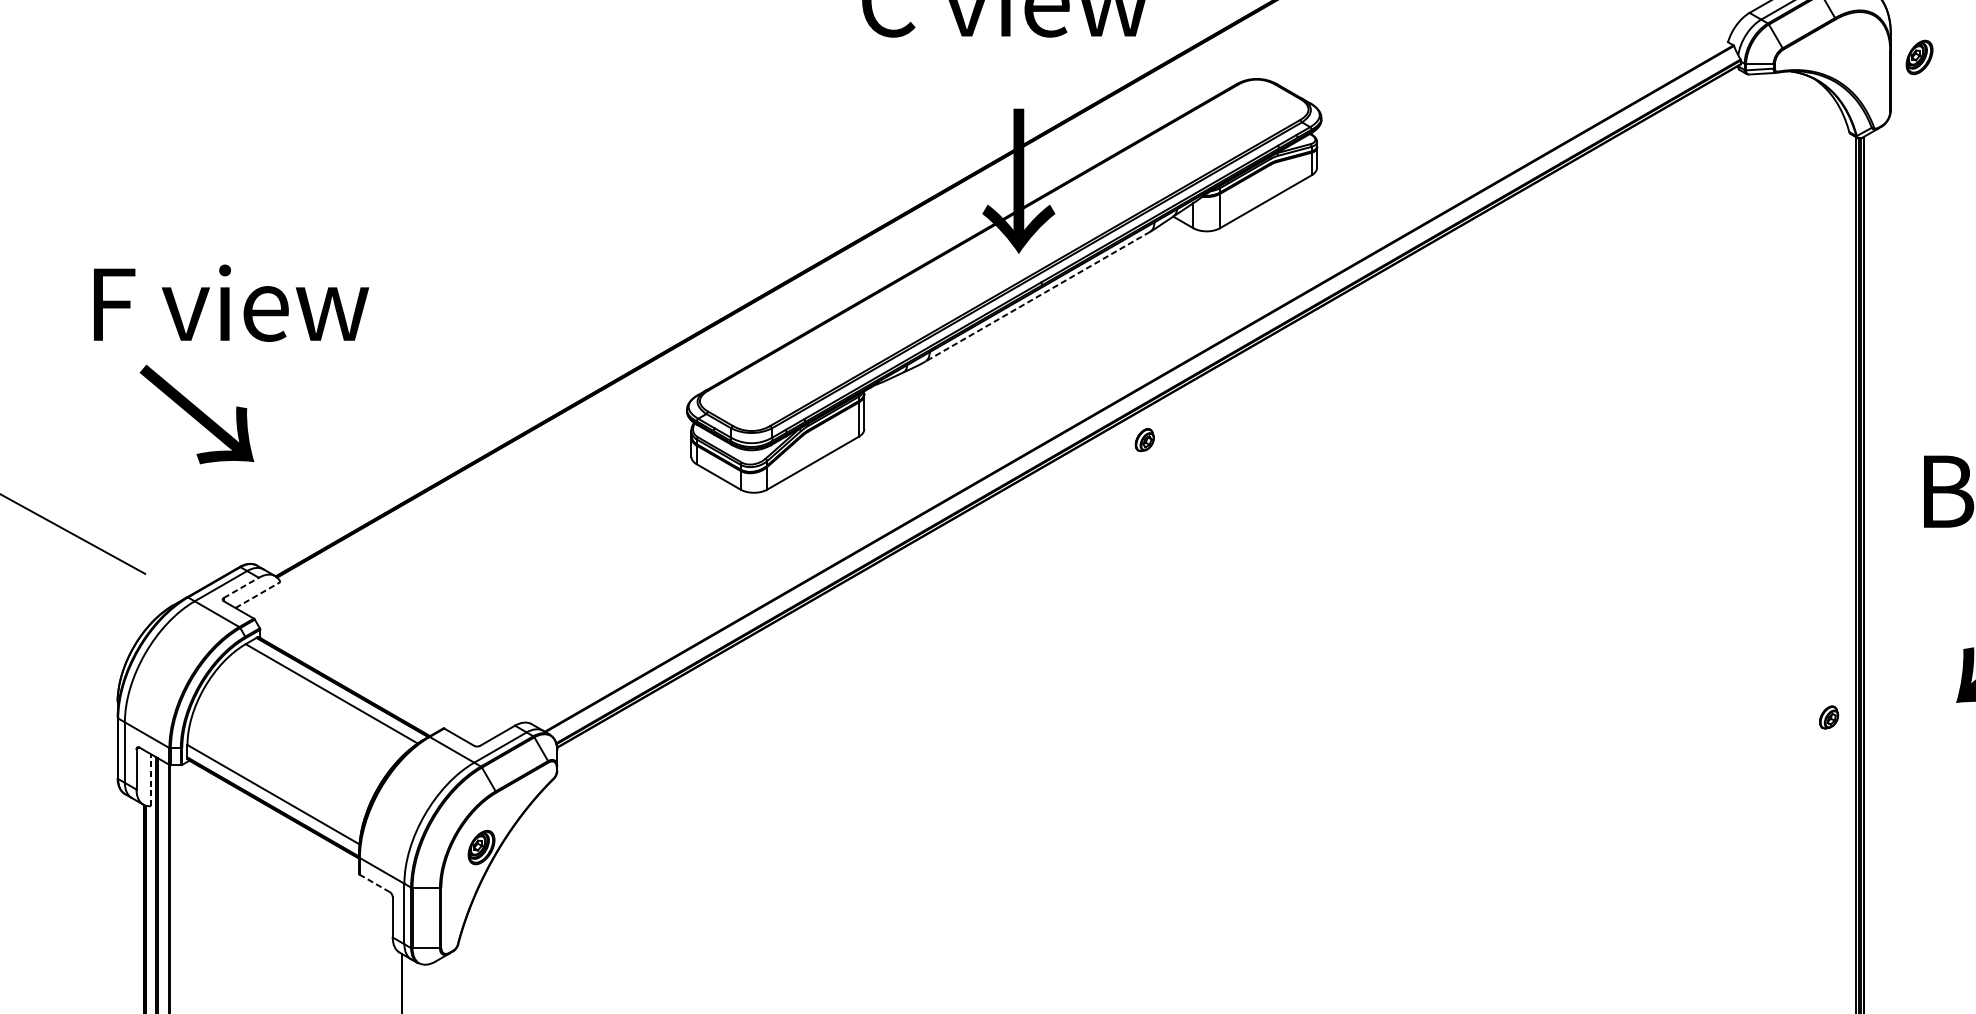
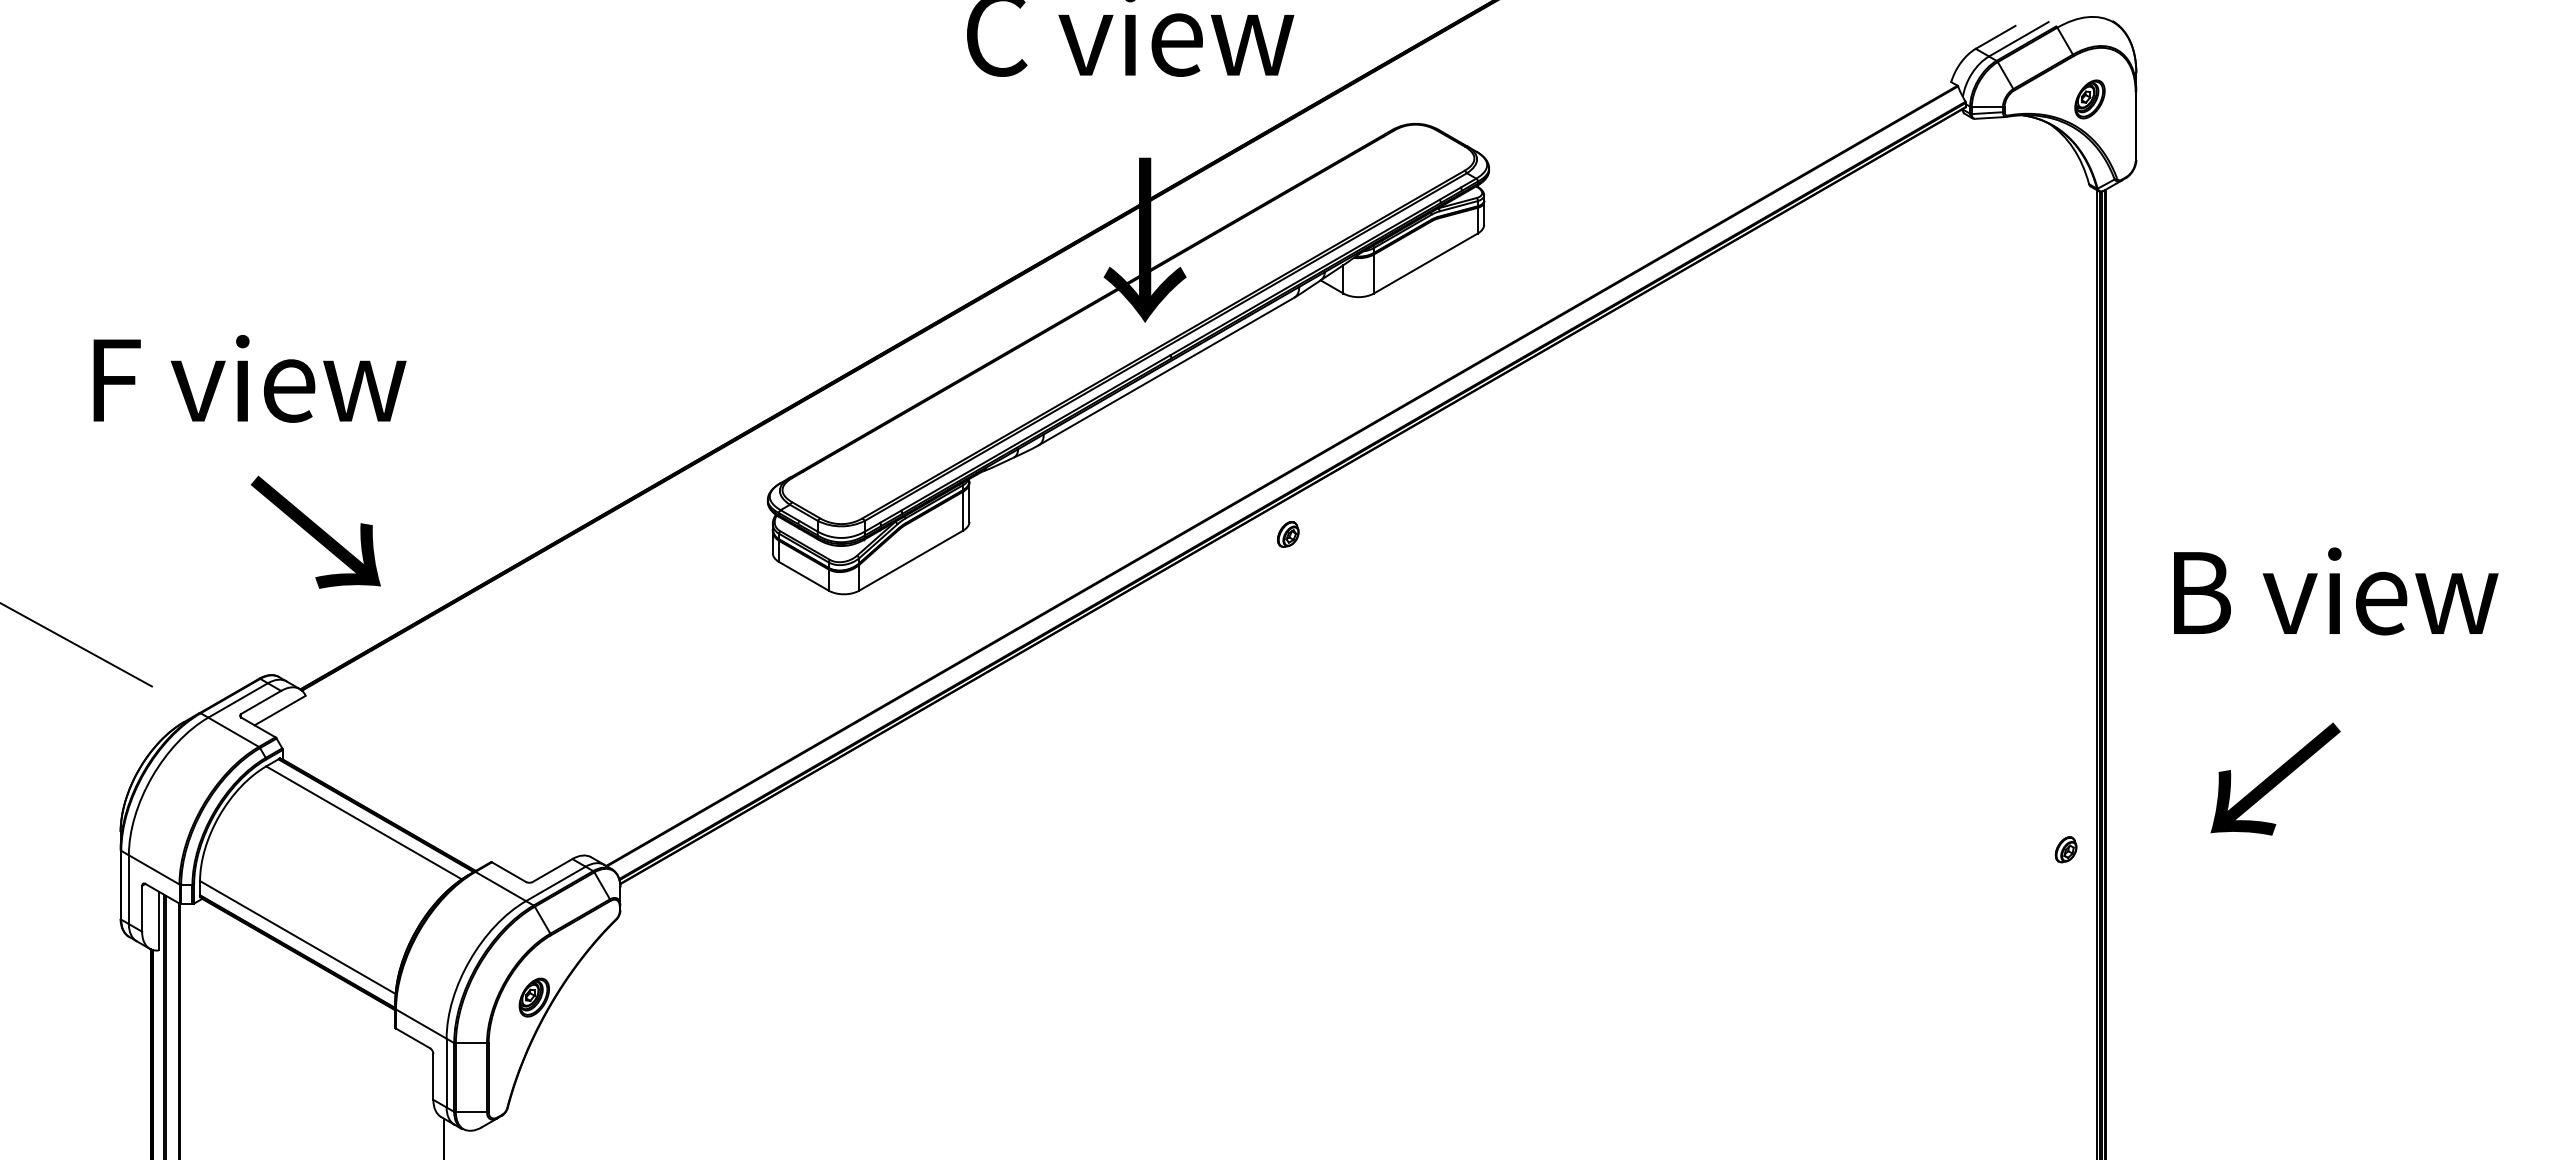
part: (1919, 57) -> (2089, 99), moved
line: (1037, 296) -> (1166, 371), dashed -> solid
text: (196, 413) -> (315, 531), moved
line: (241, 587) -> (261, 702), dashed -> solid
line: (258, 594) -> (280, 710), dashed -> solid
line: (150, 779) -> (158, 920), dashed -> solid
line: (375, 883) -> (413, 1038), dashed -> solid

